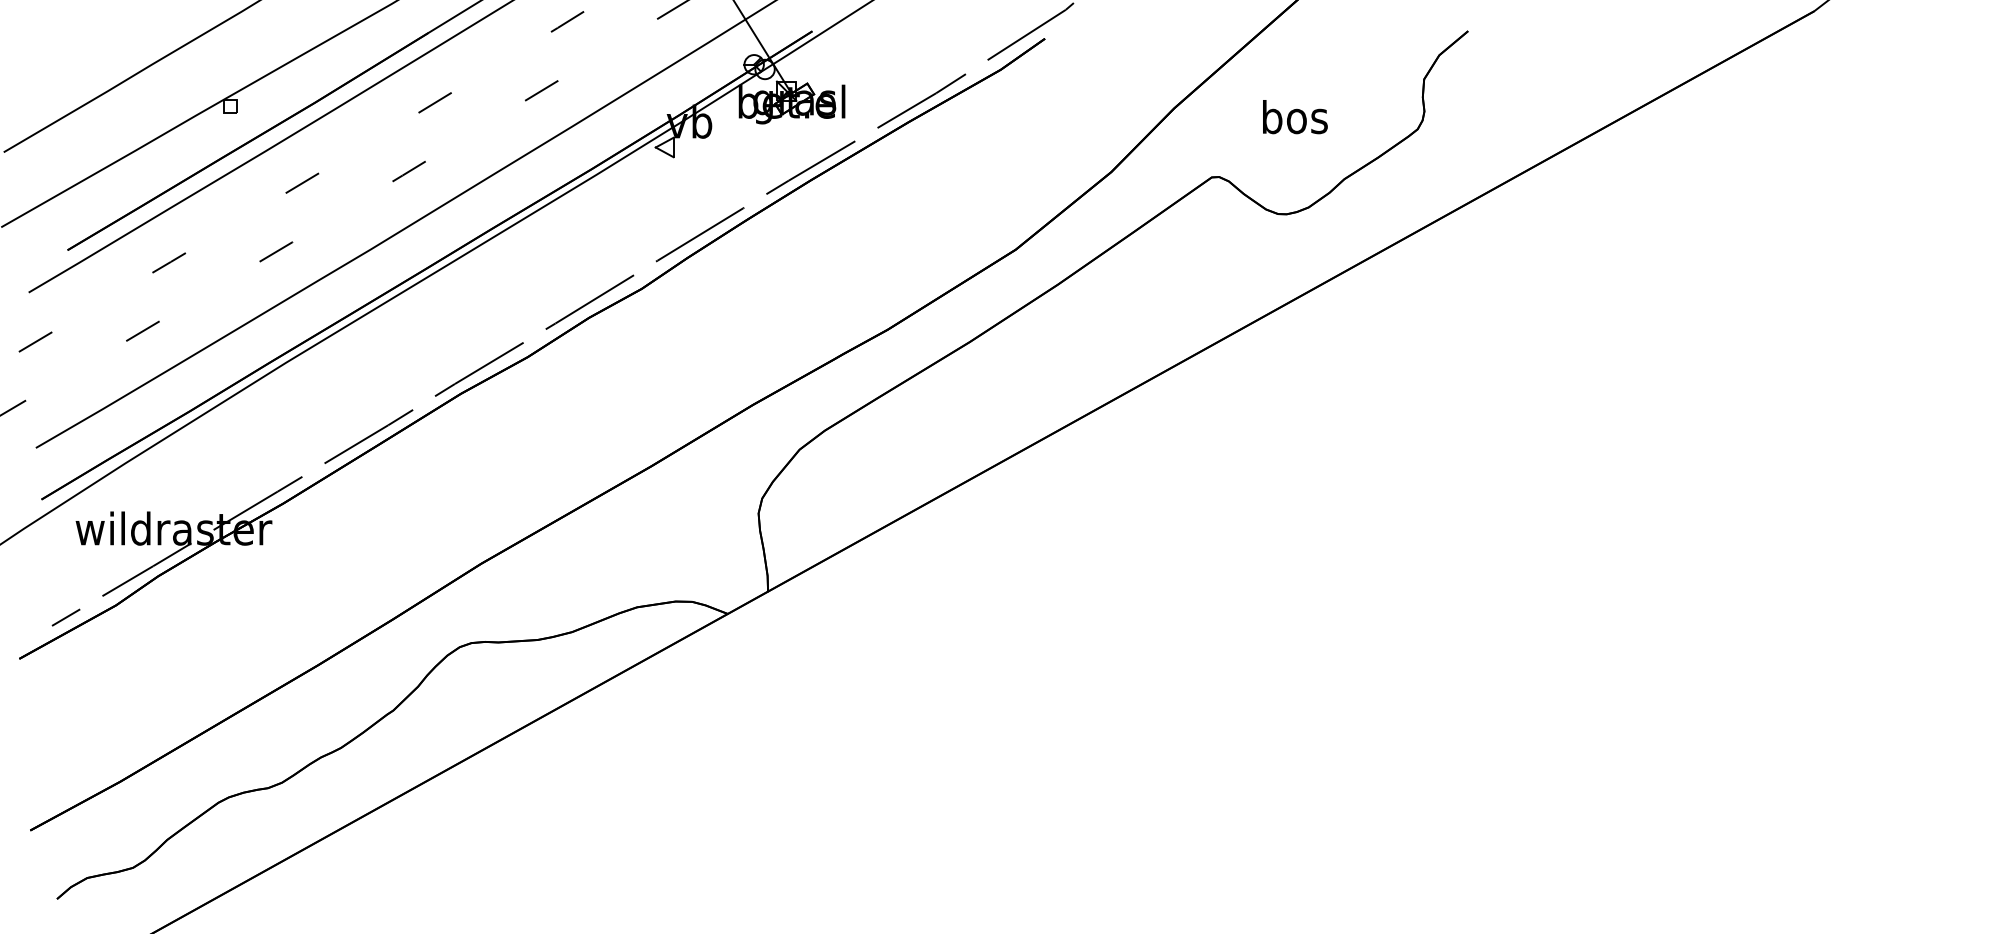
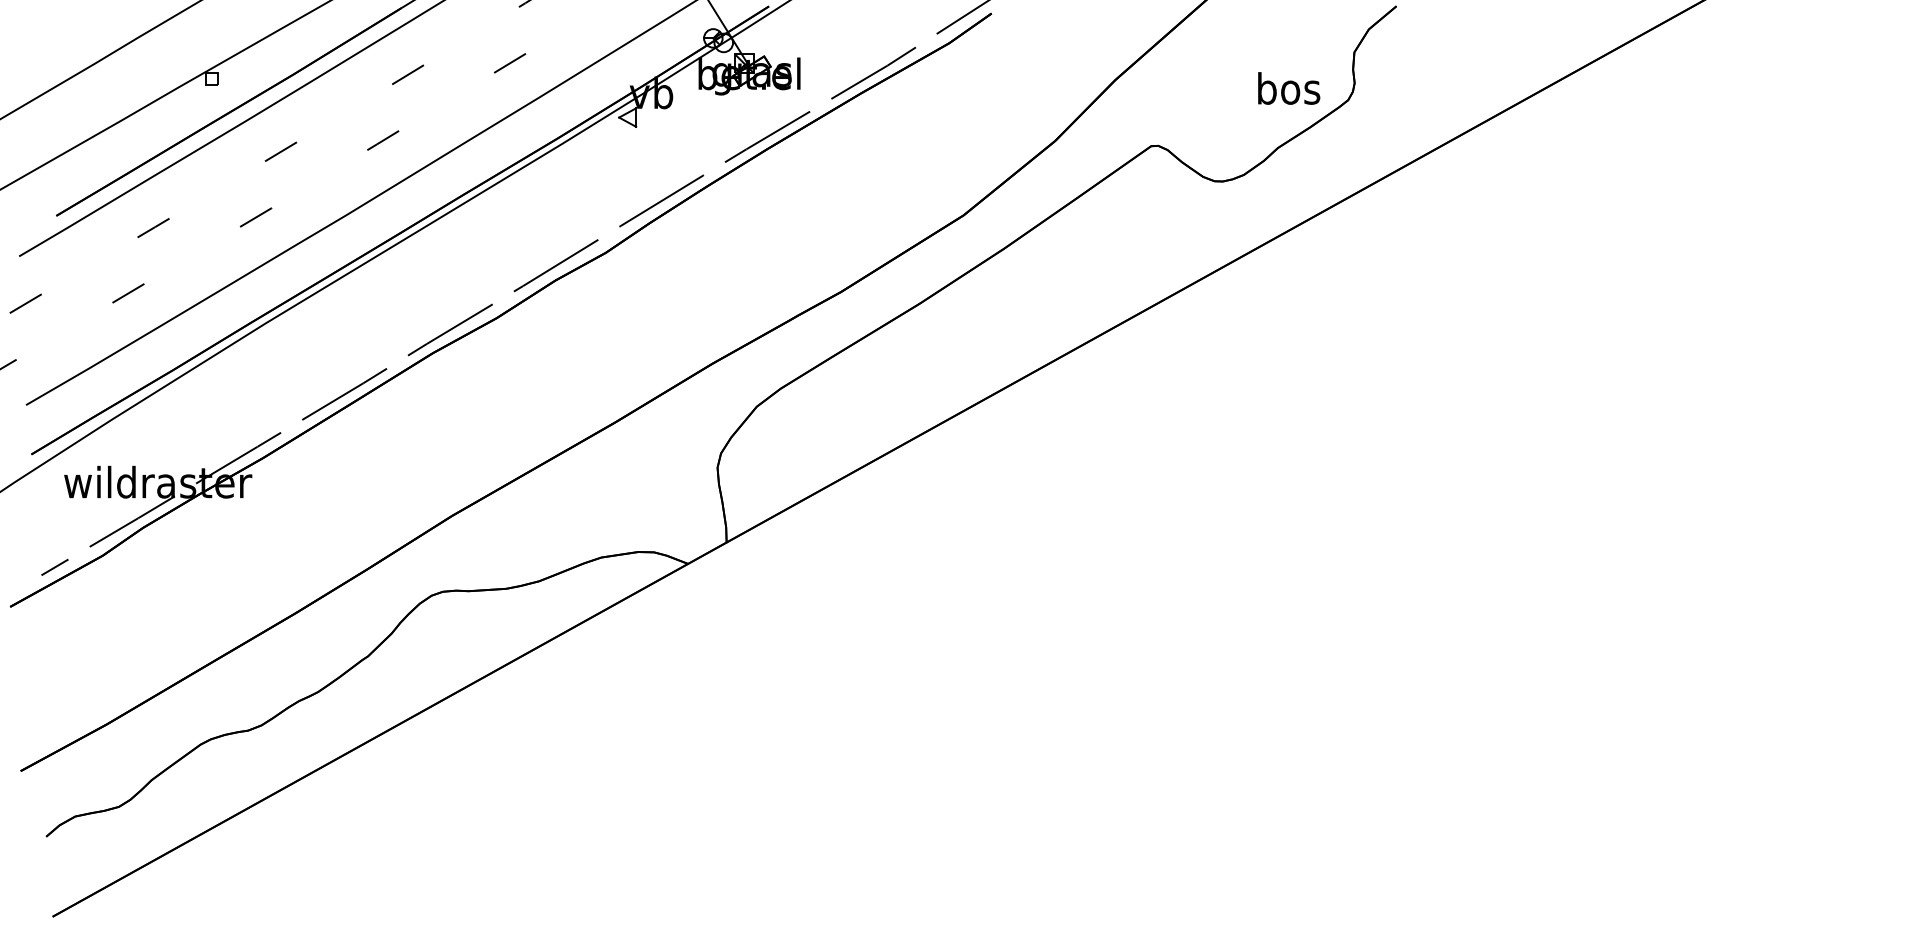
text: (1295, 117) -> (1289, 88), moved

